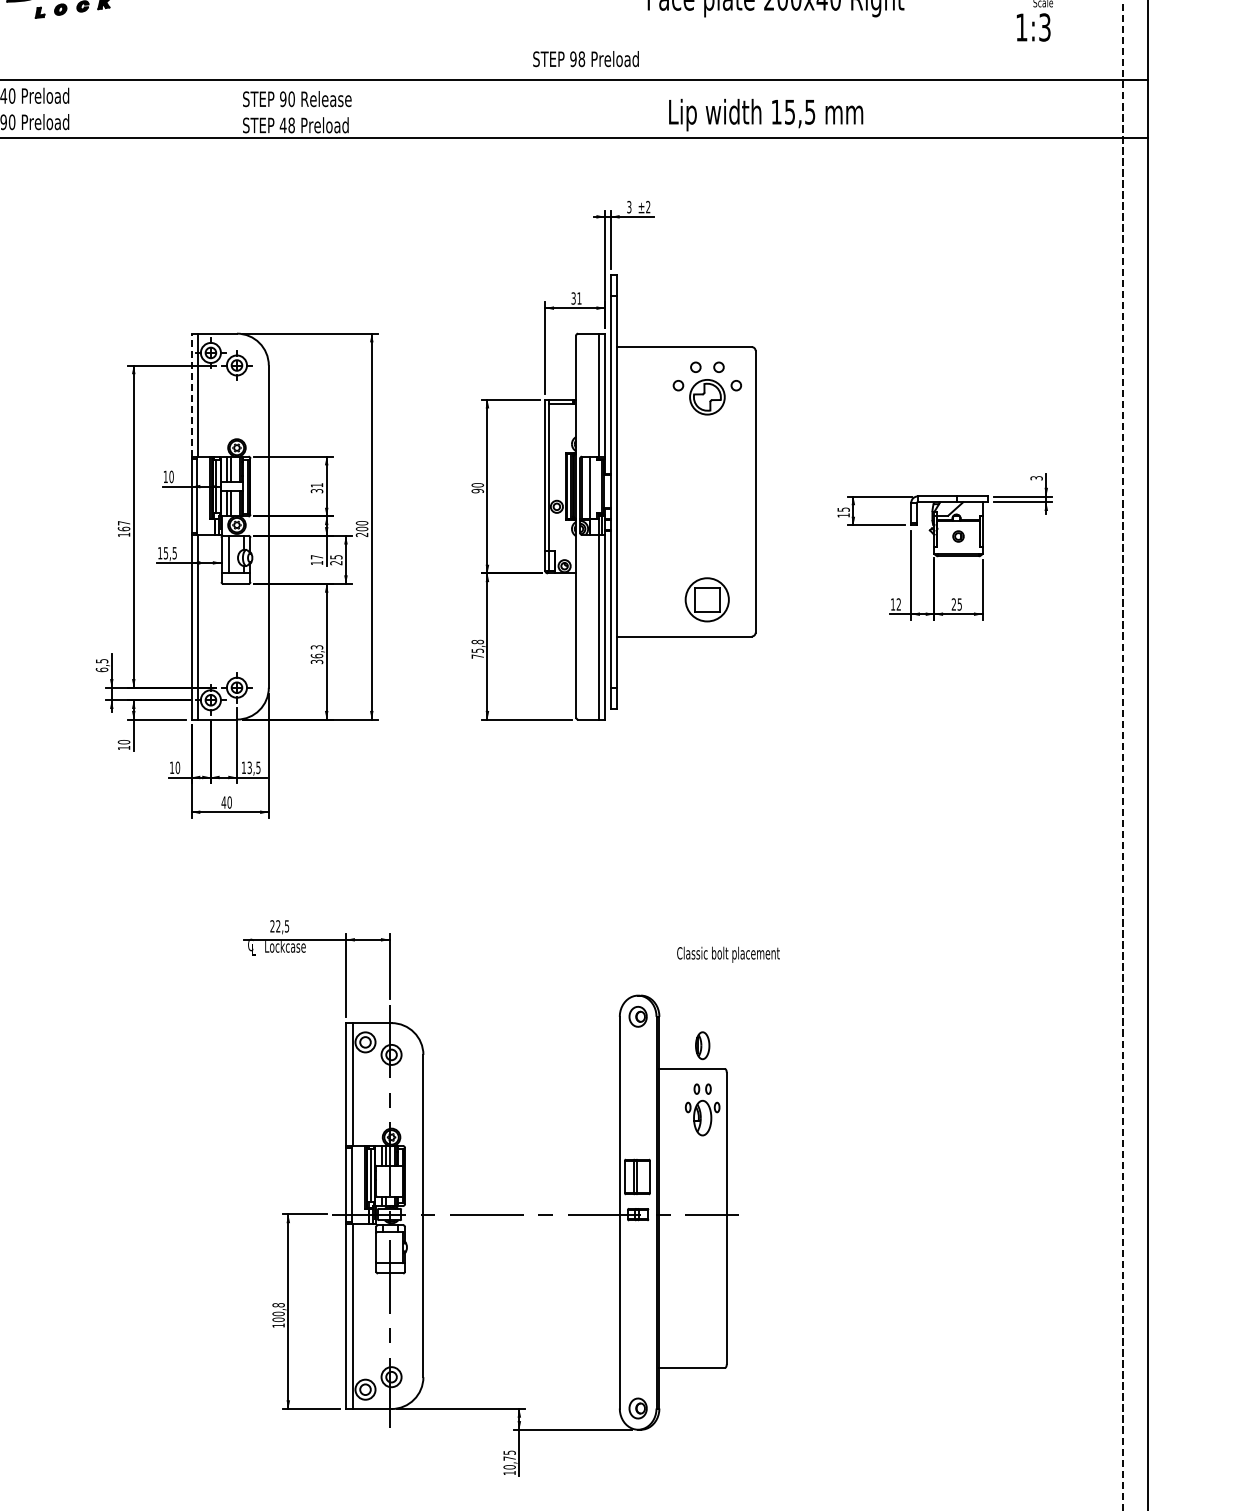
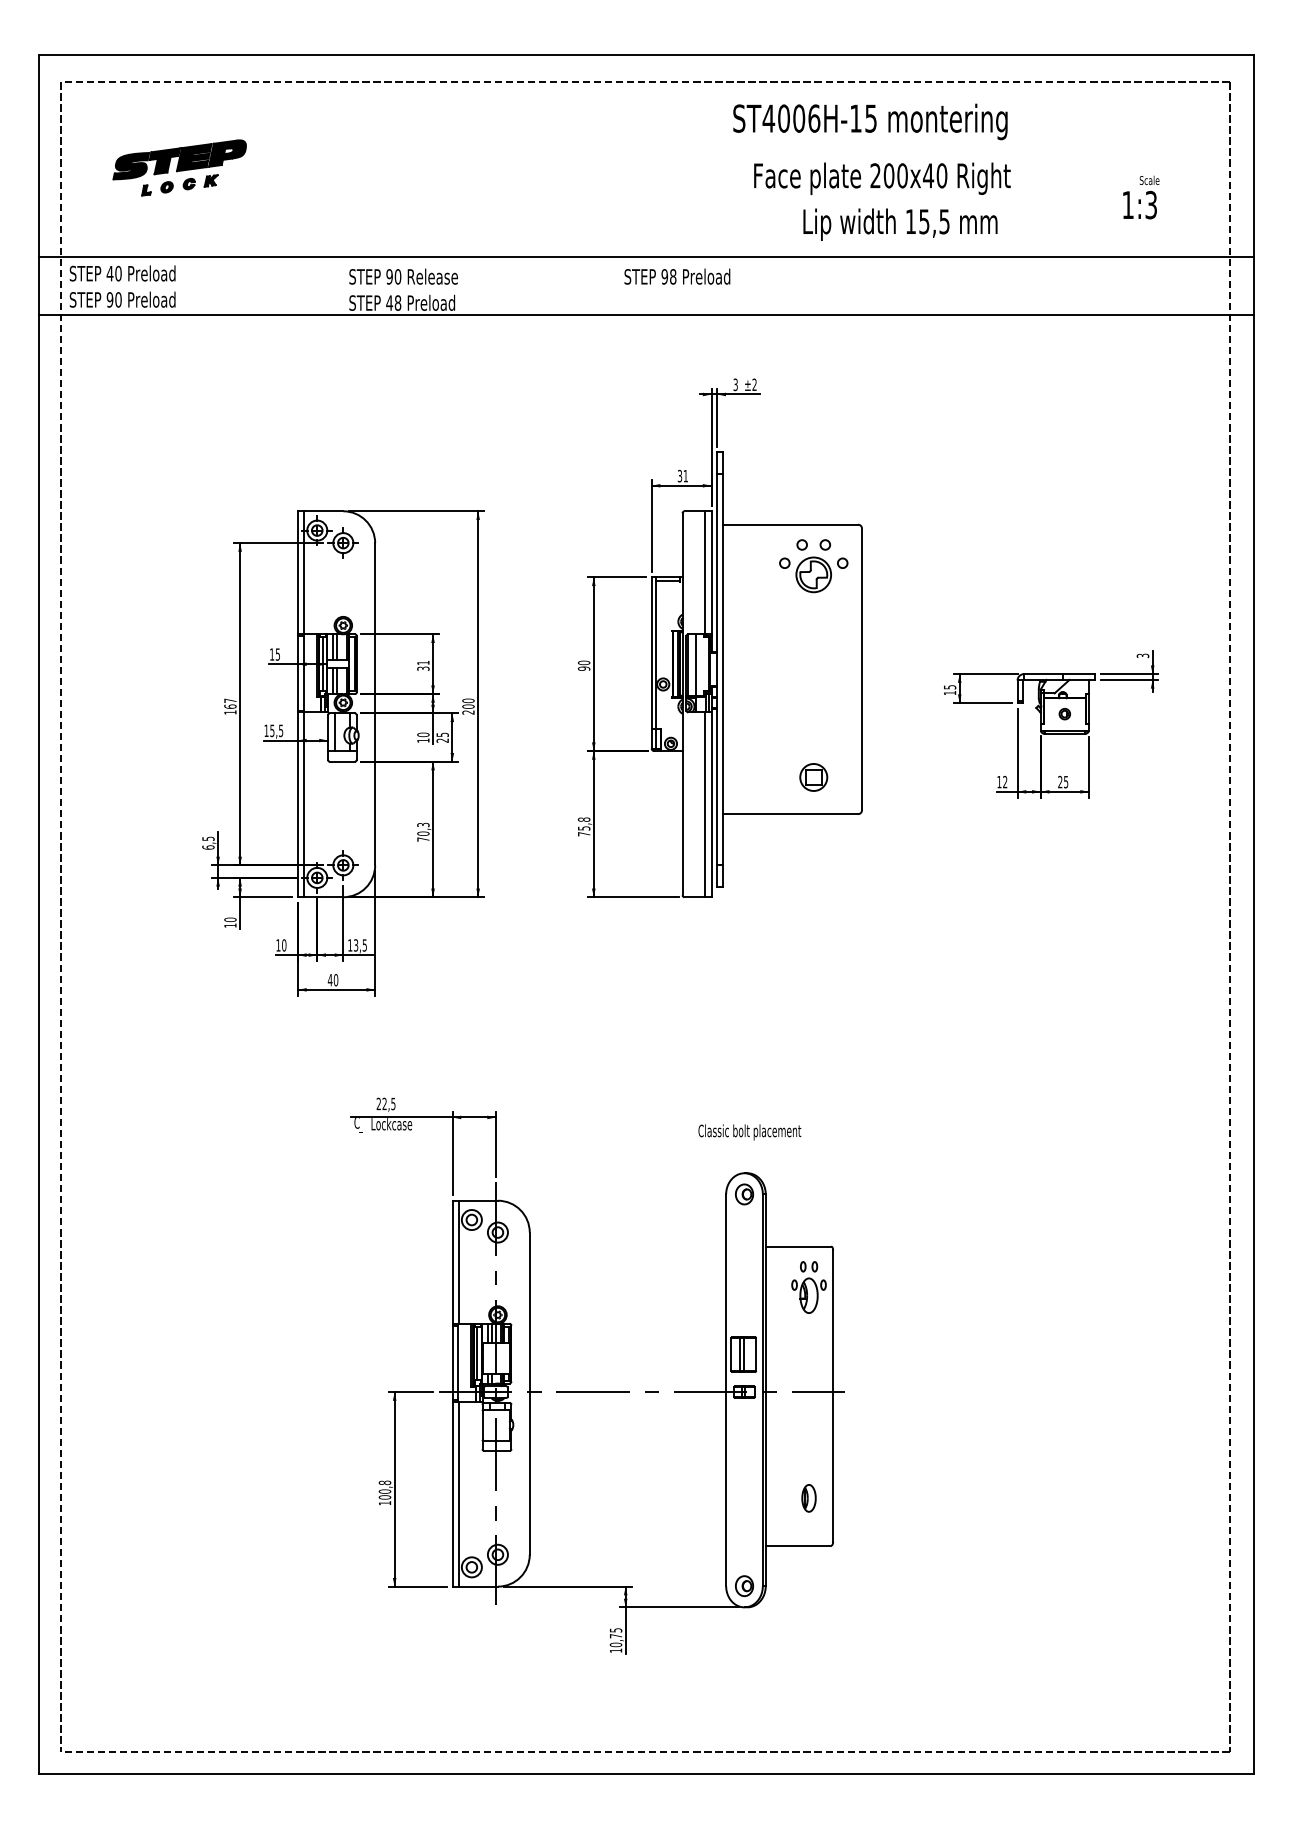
text: (586, 58) -> (677, 276), moved
text: (766, 114) -> (900, 224), moved
line: (191, 394) -> (297, 572), dashed -> solid
text: (171, 476) -> (277, 654), 10 -> 15
text: (317, 556) -> (423, 734), 17 -> 10
part: (707, 599) -> (813, 777), size x0.62
text: (317, 658) -> (423, 836), 36,3 -> 70,3
text: (728, 954) -> (749, 1132), moved
part: (702, 1045) -> (808, 1498), moved

